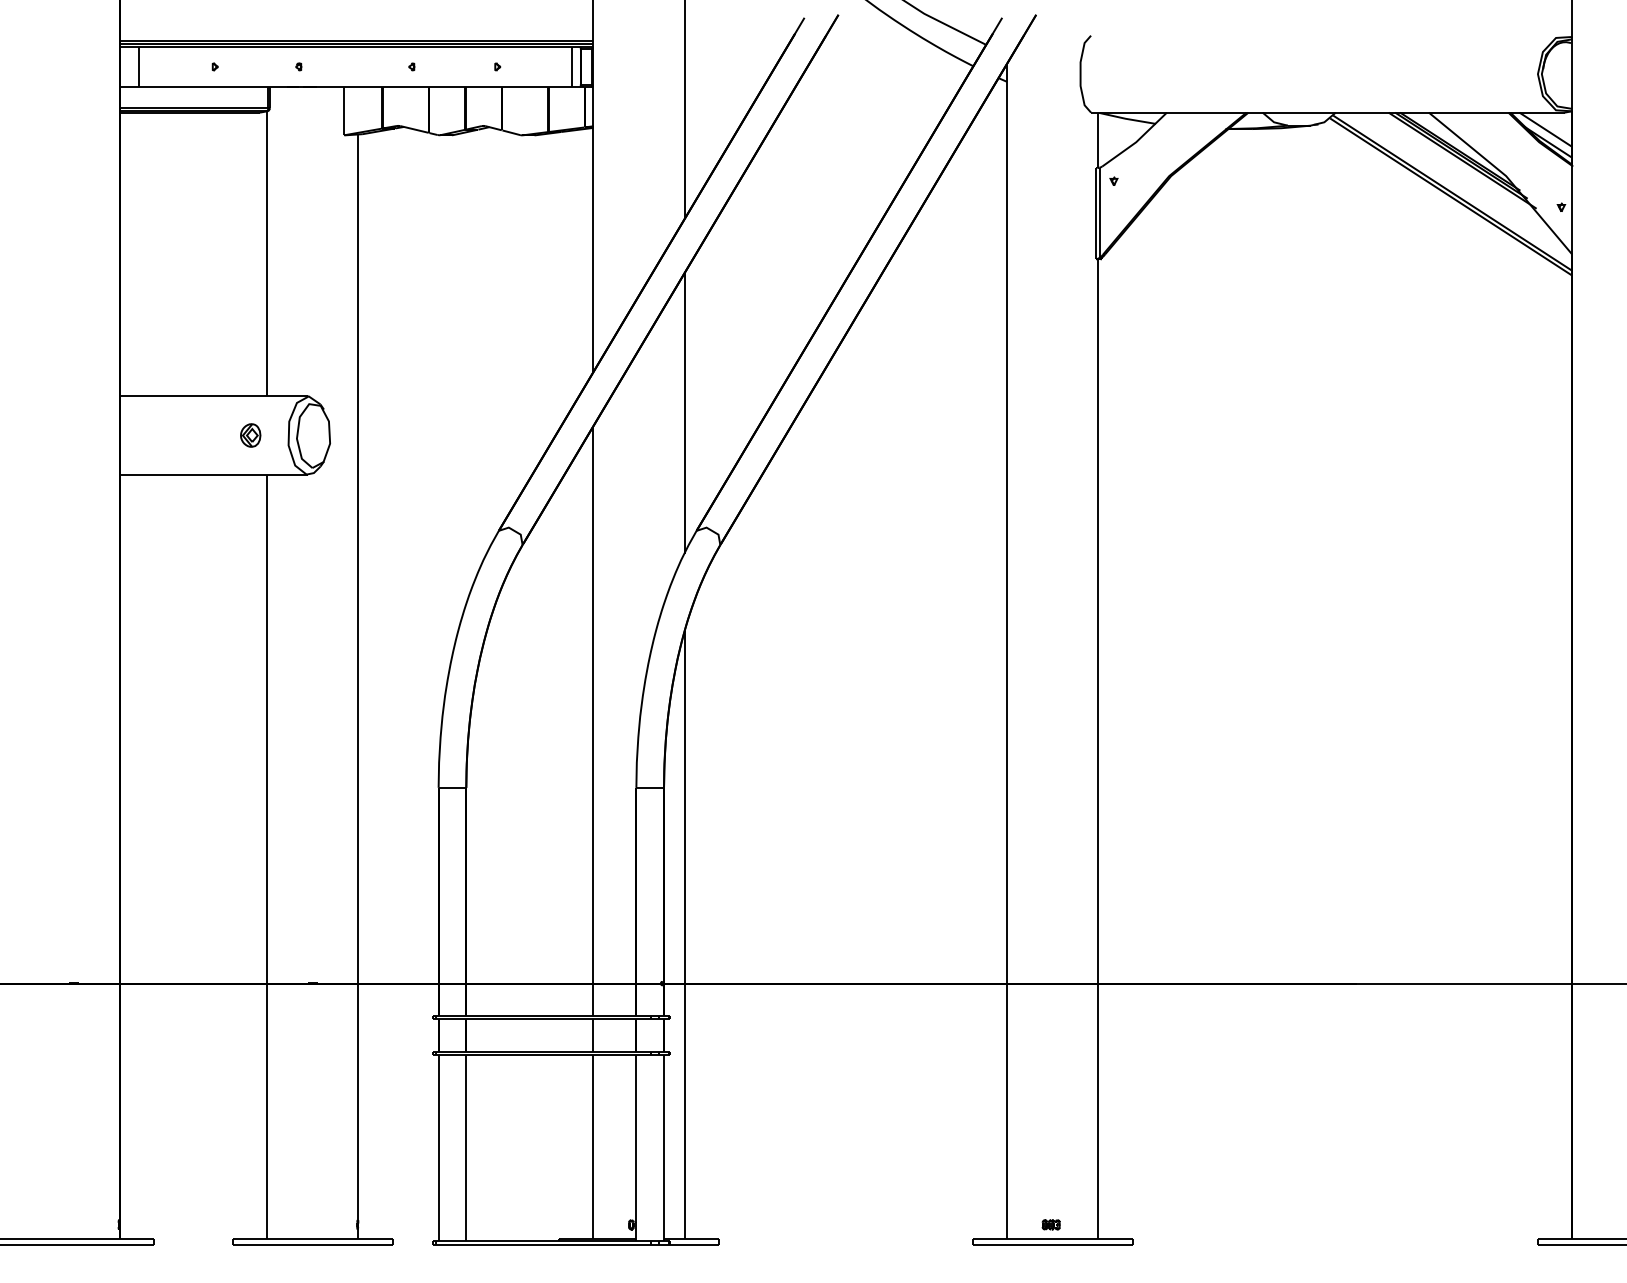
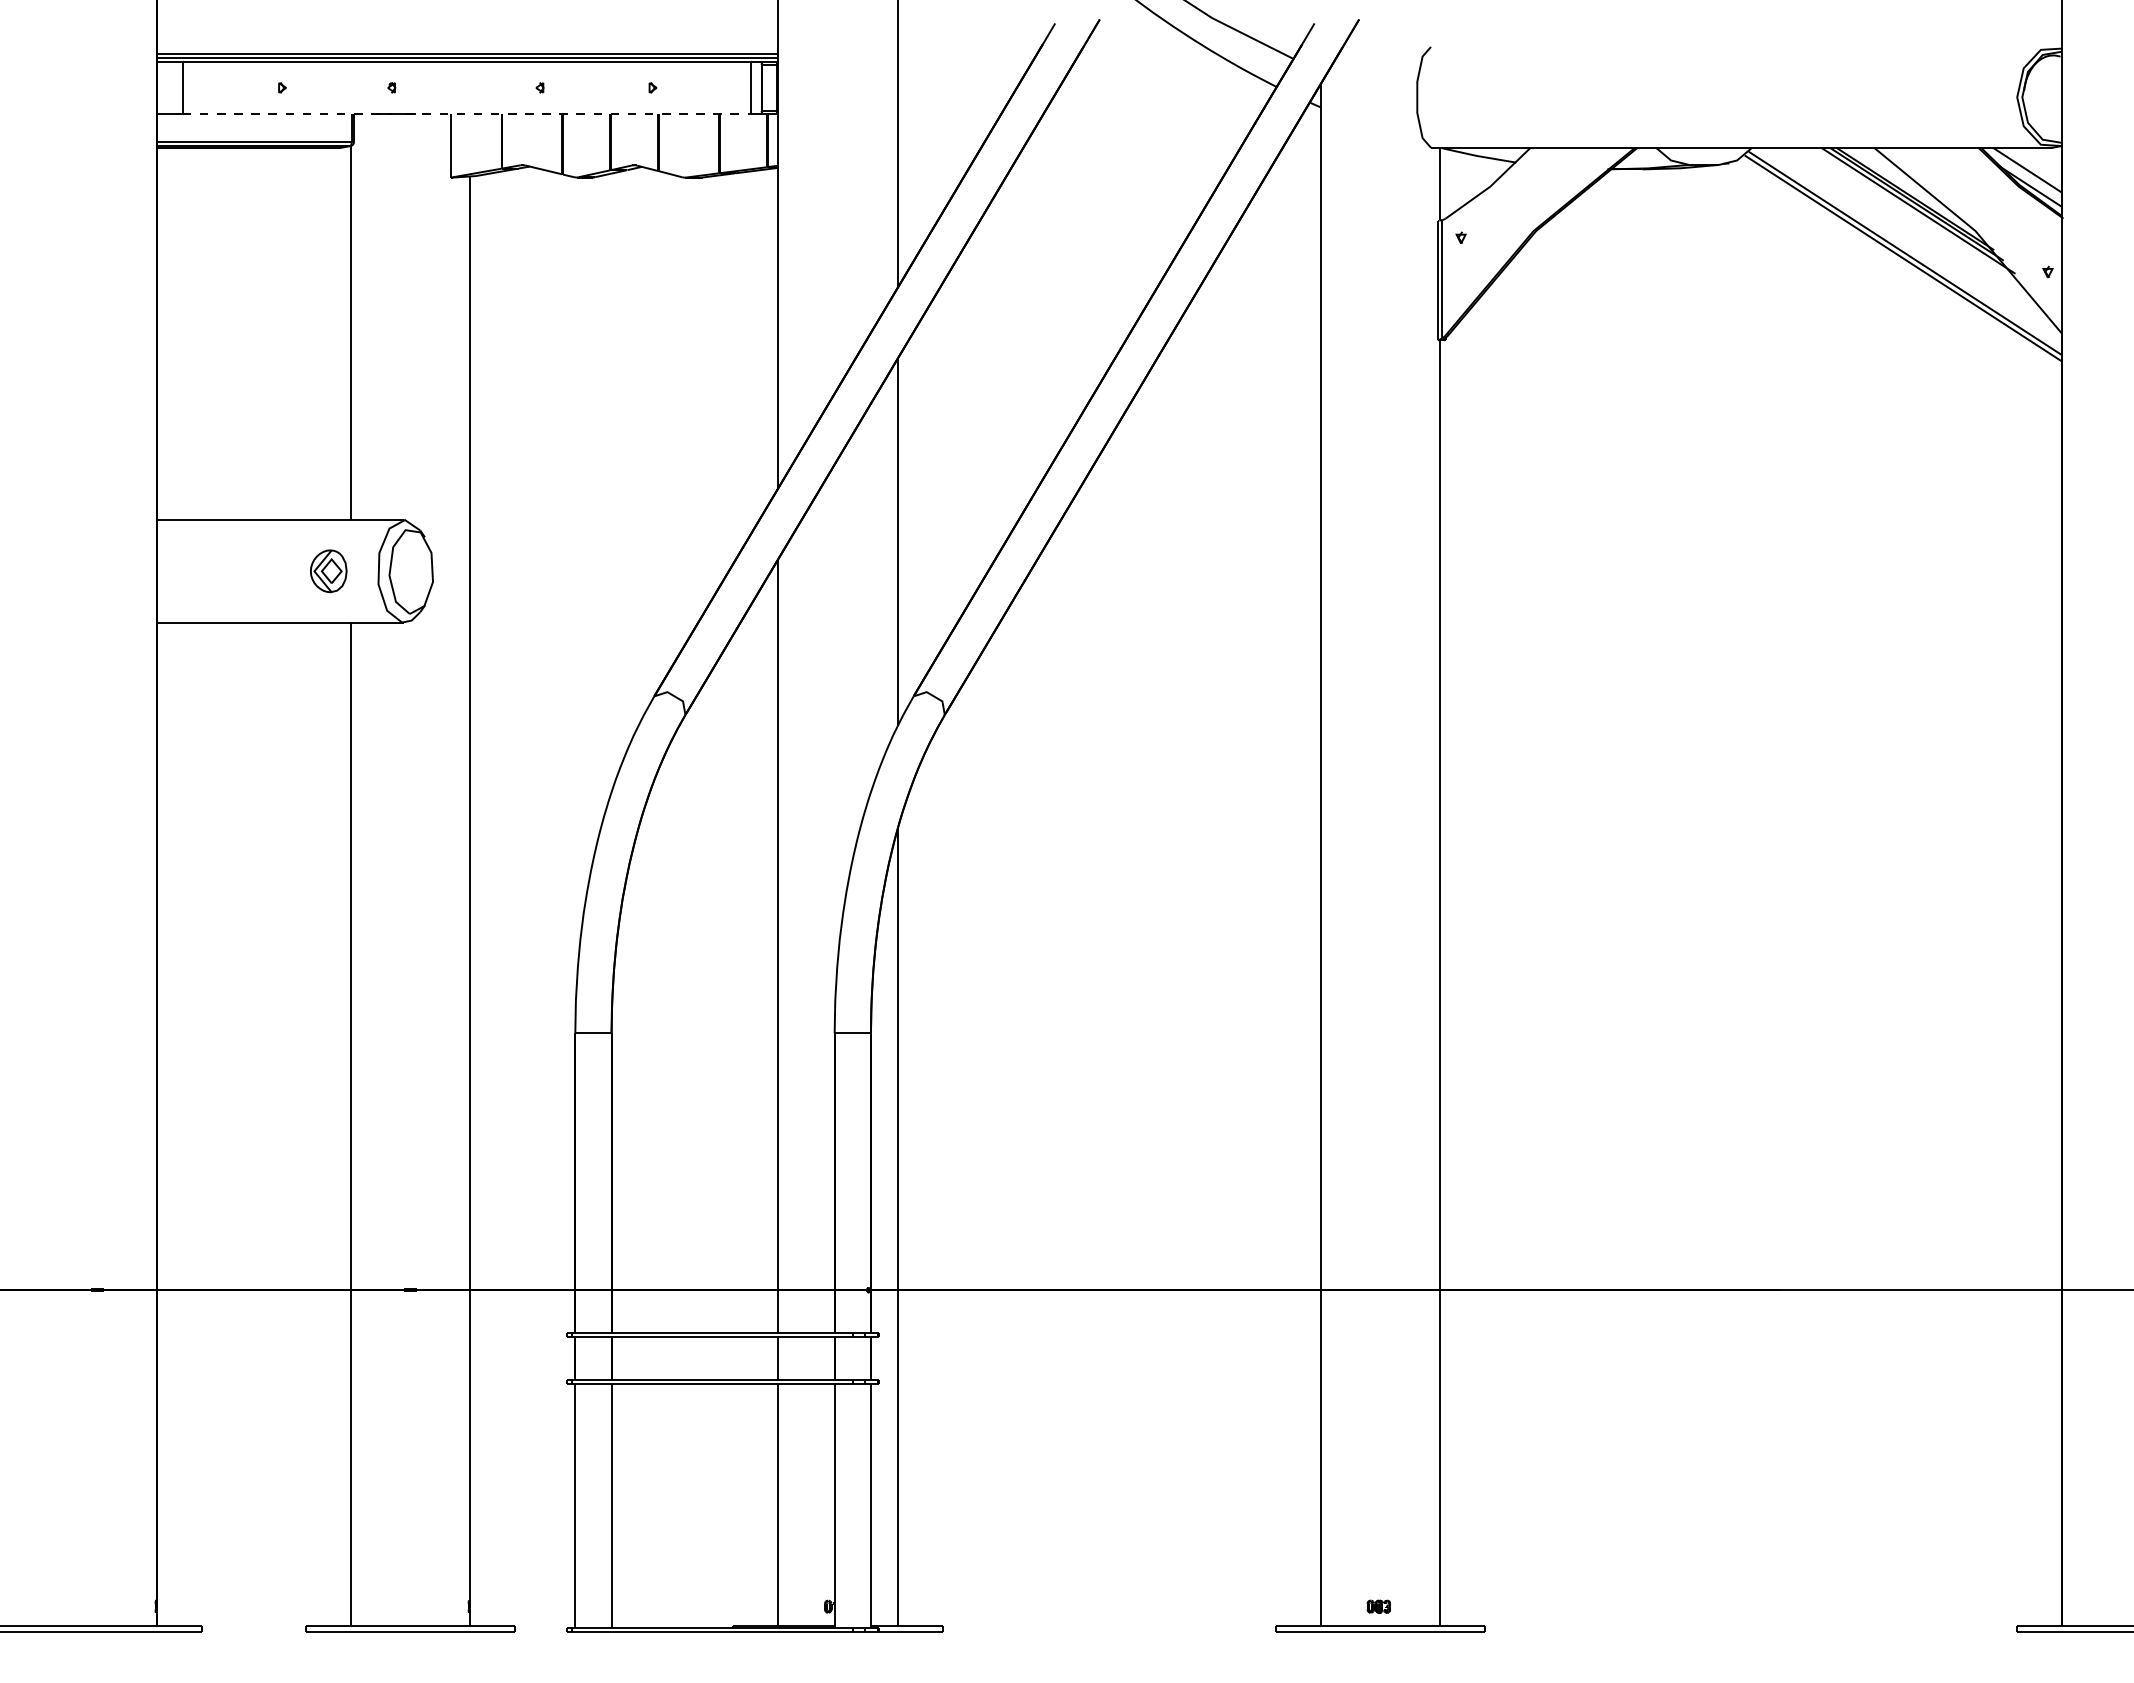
line: (355, 86) -> (466, 113), solid -> dashed
part: (250, 435) -> (328, 571), size x1.4

